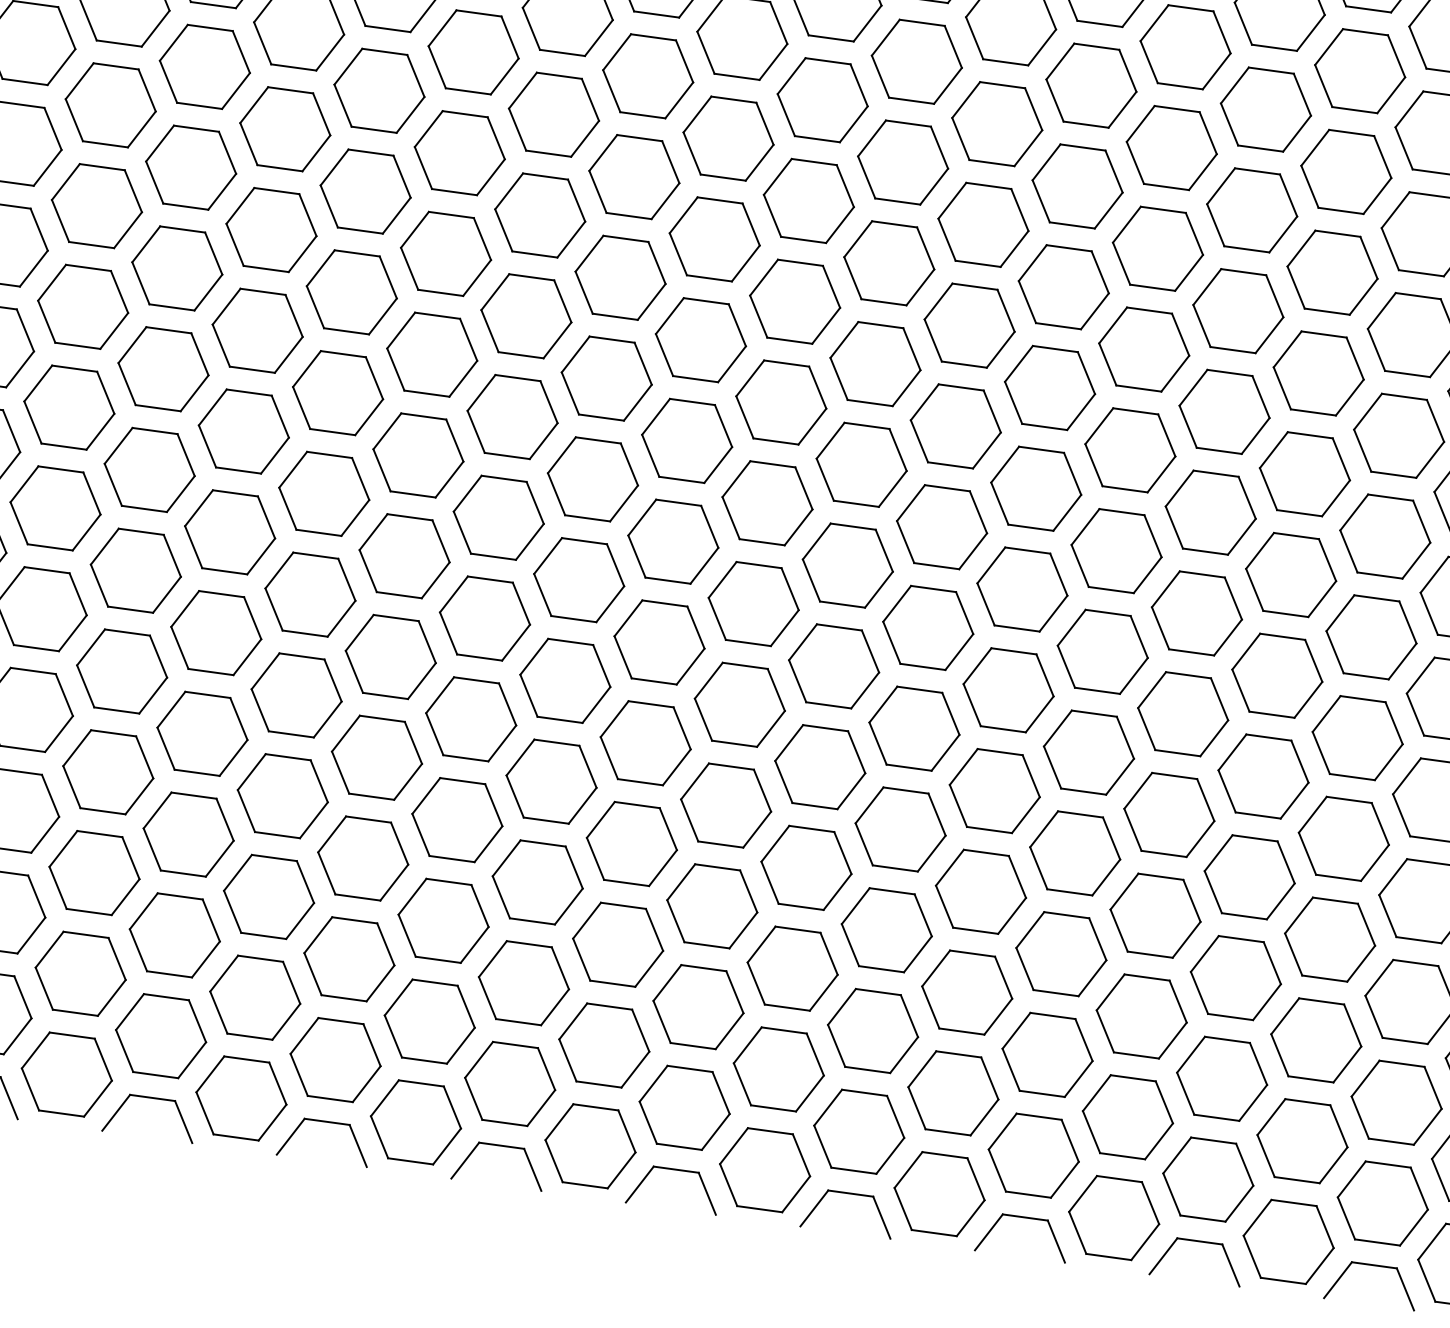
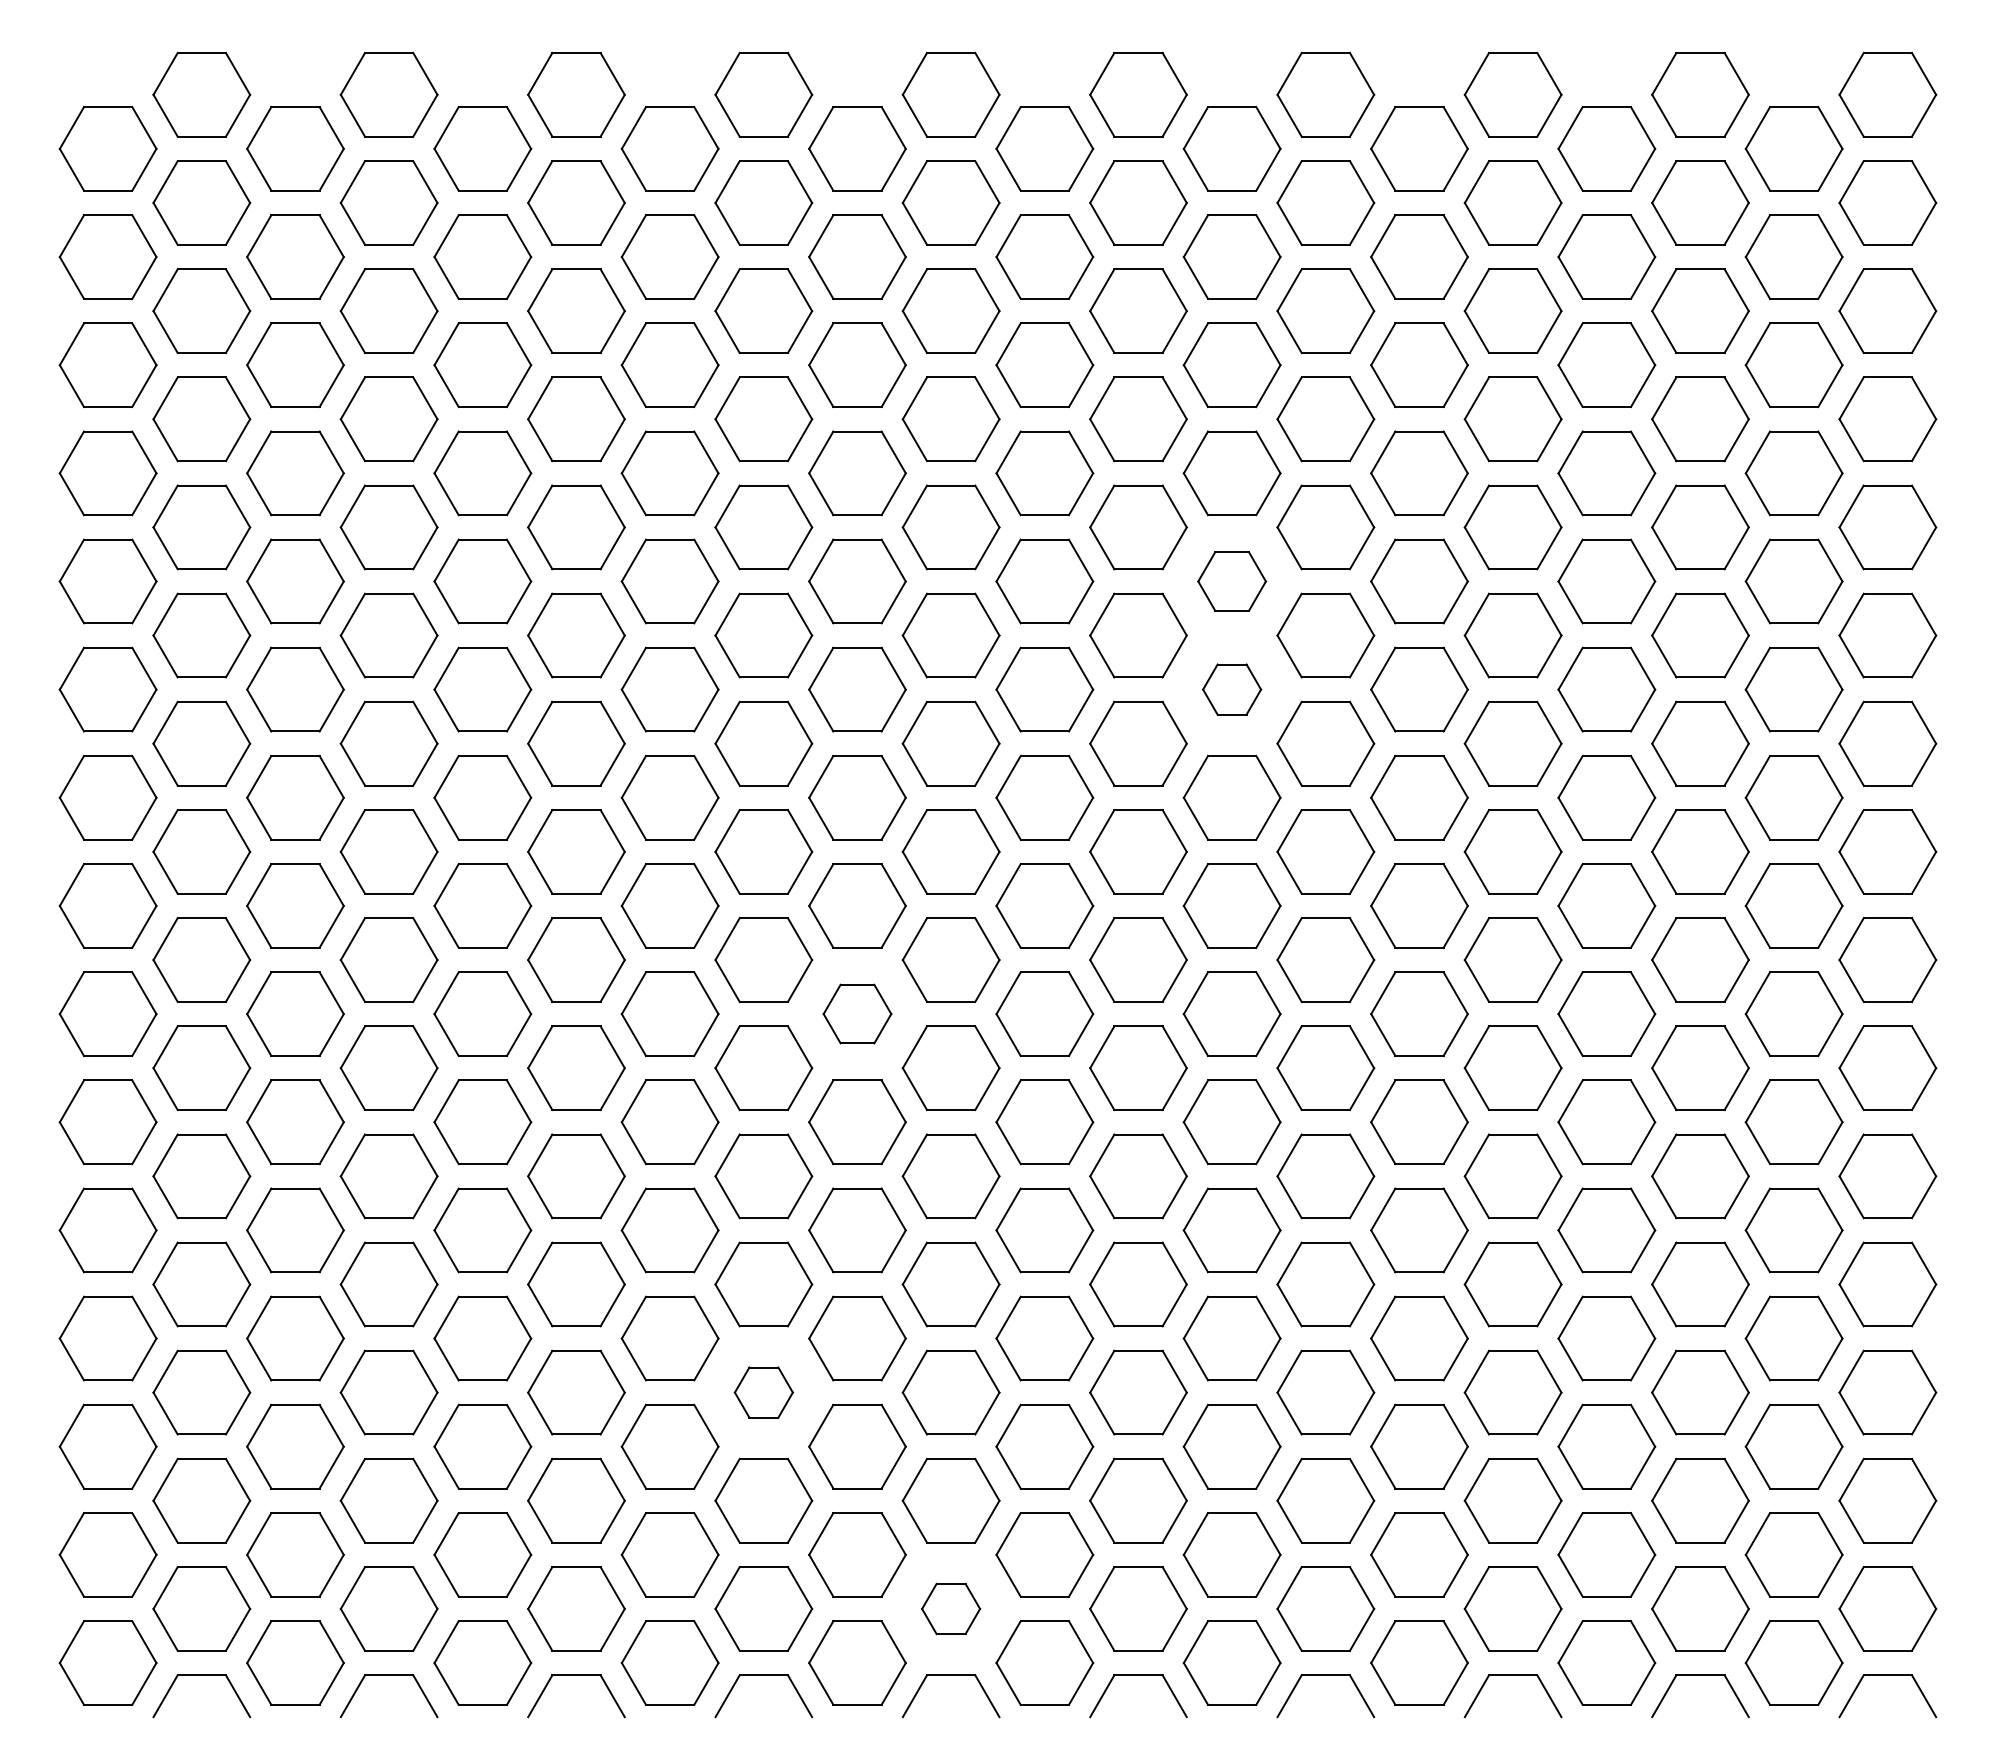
part: (1077, 186) -> (1231, 581), size x0.7
part: (1063, 287) -> (1231, 689), size x0.6
part: (673, 541) -> (857, 1013), size x0.7
part: (537, 882) -> (763, 1392), size x0.6
part: (684, 1107) -> (950, 1608), size x0.6

